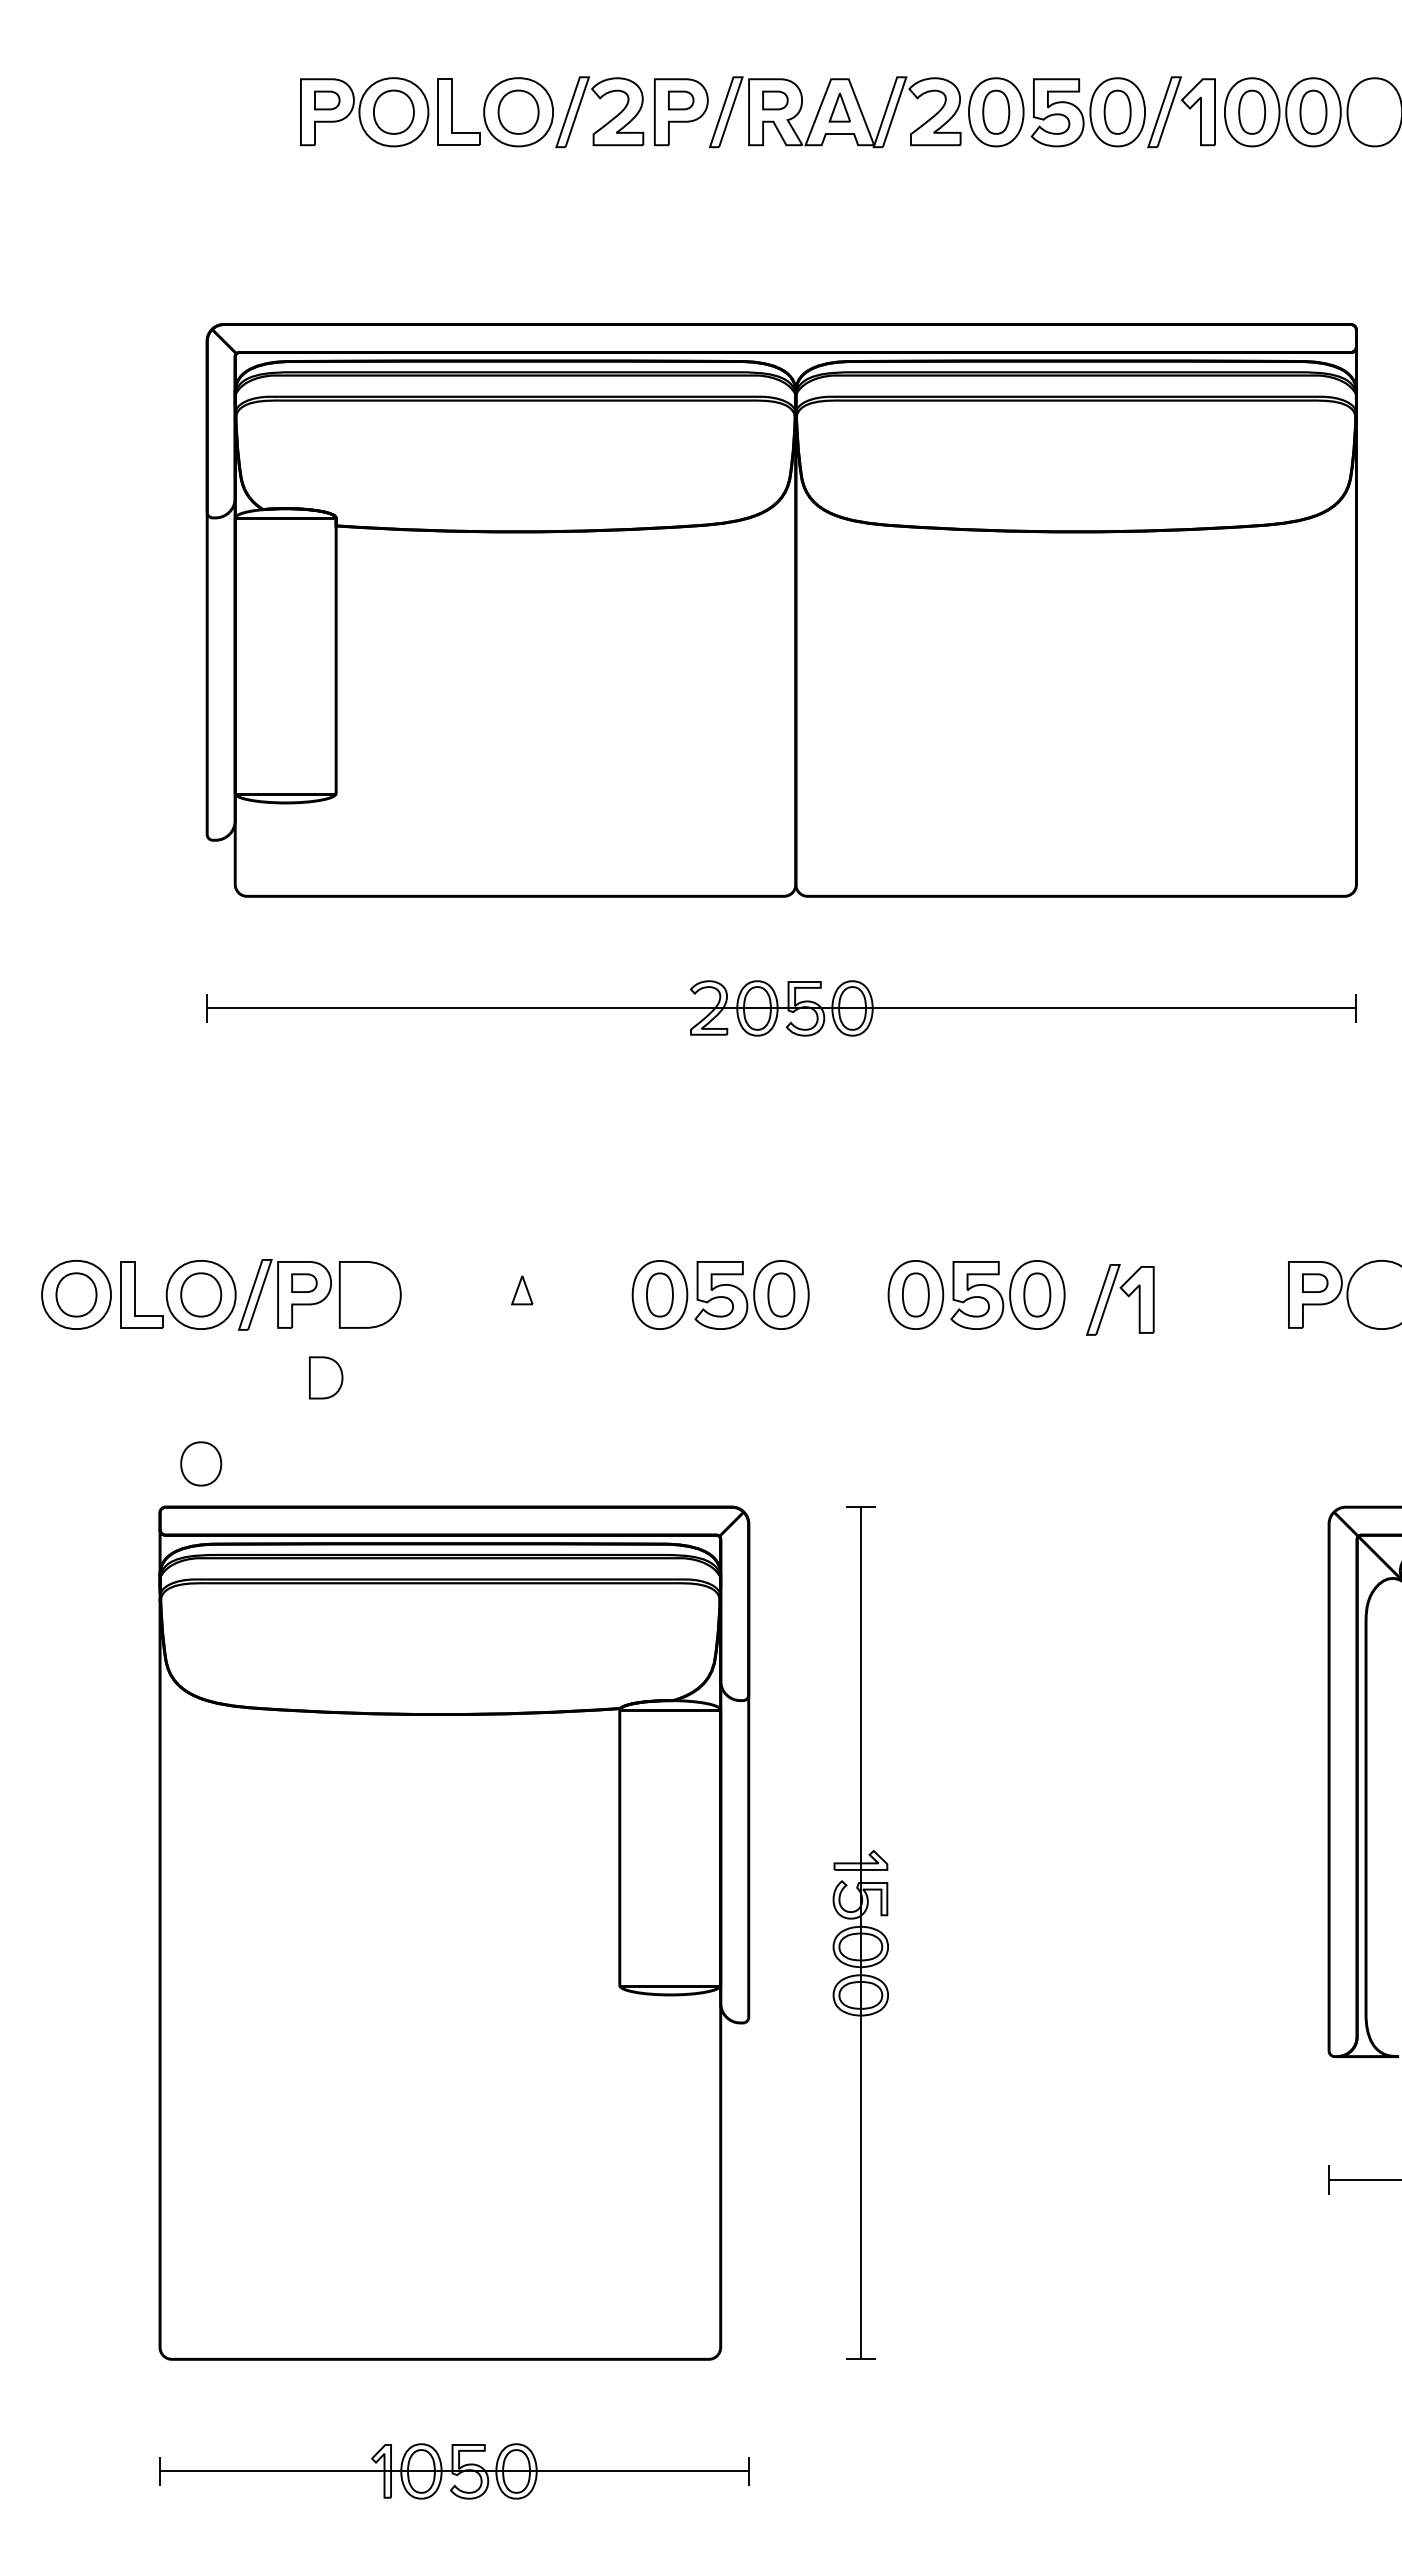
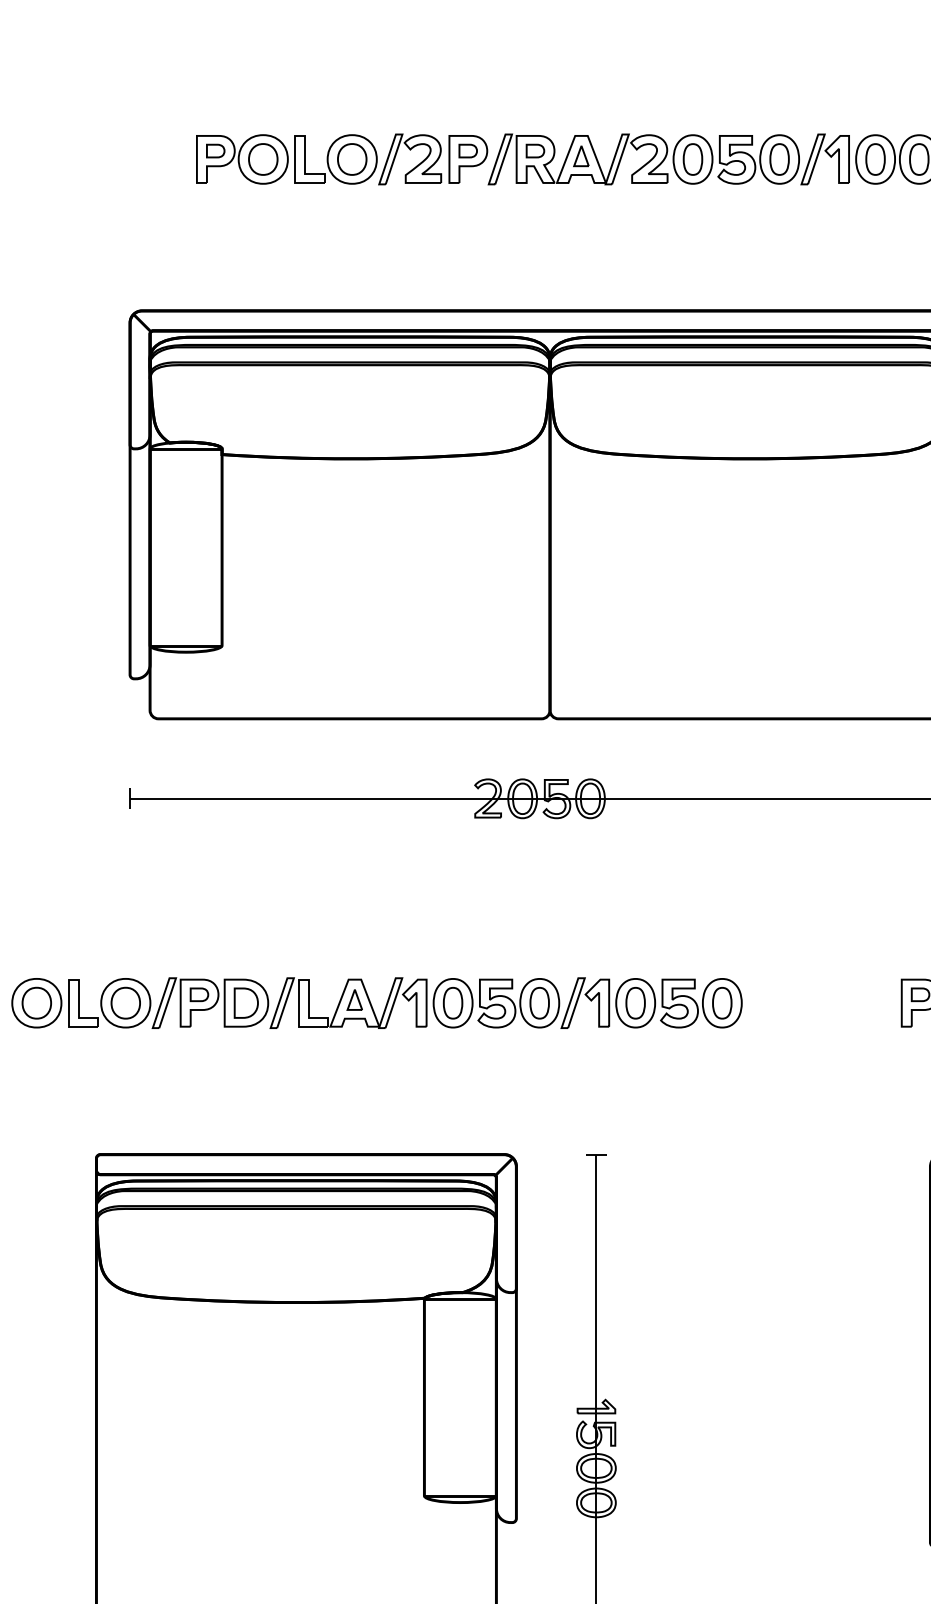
part: (513, 1294) -> (348, 1002), added
part: (1125, 1294) -> (589, 999), moved
part: (326, 1377) -> (246, 1002), moved
part: (201, 1463) -> (126, 1123), removed

